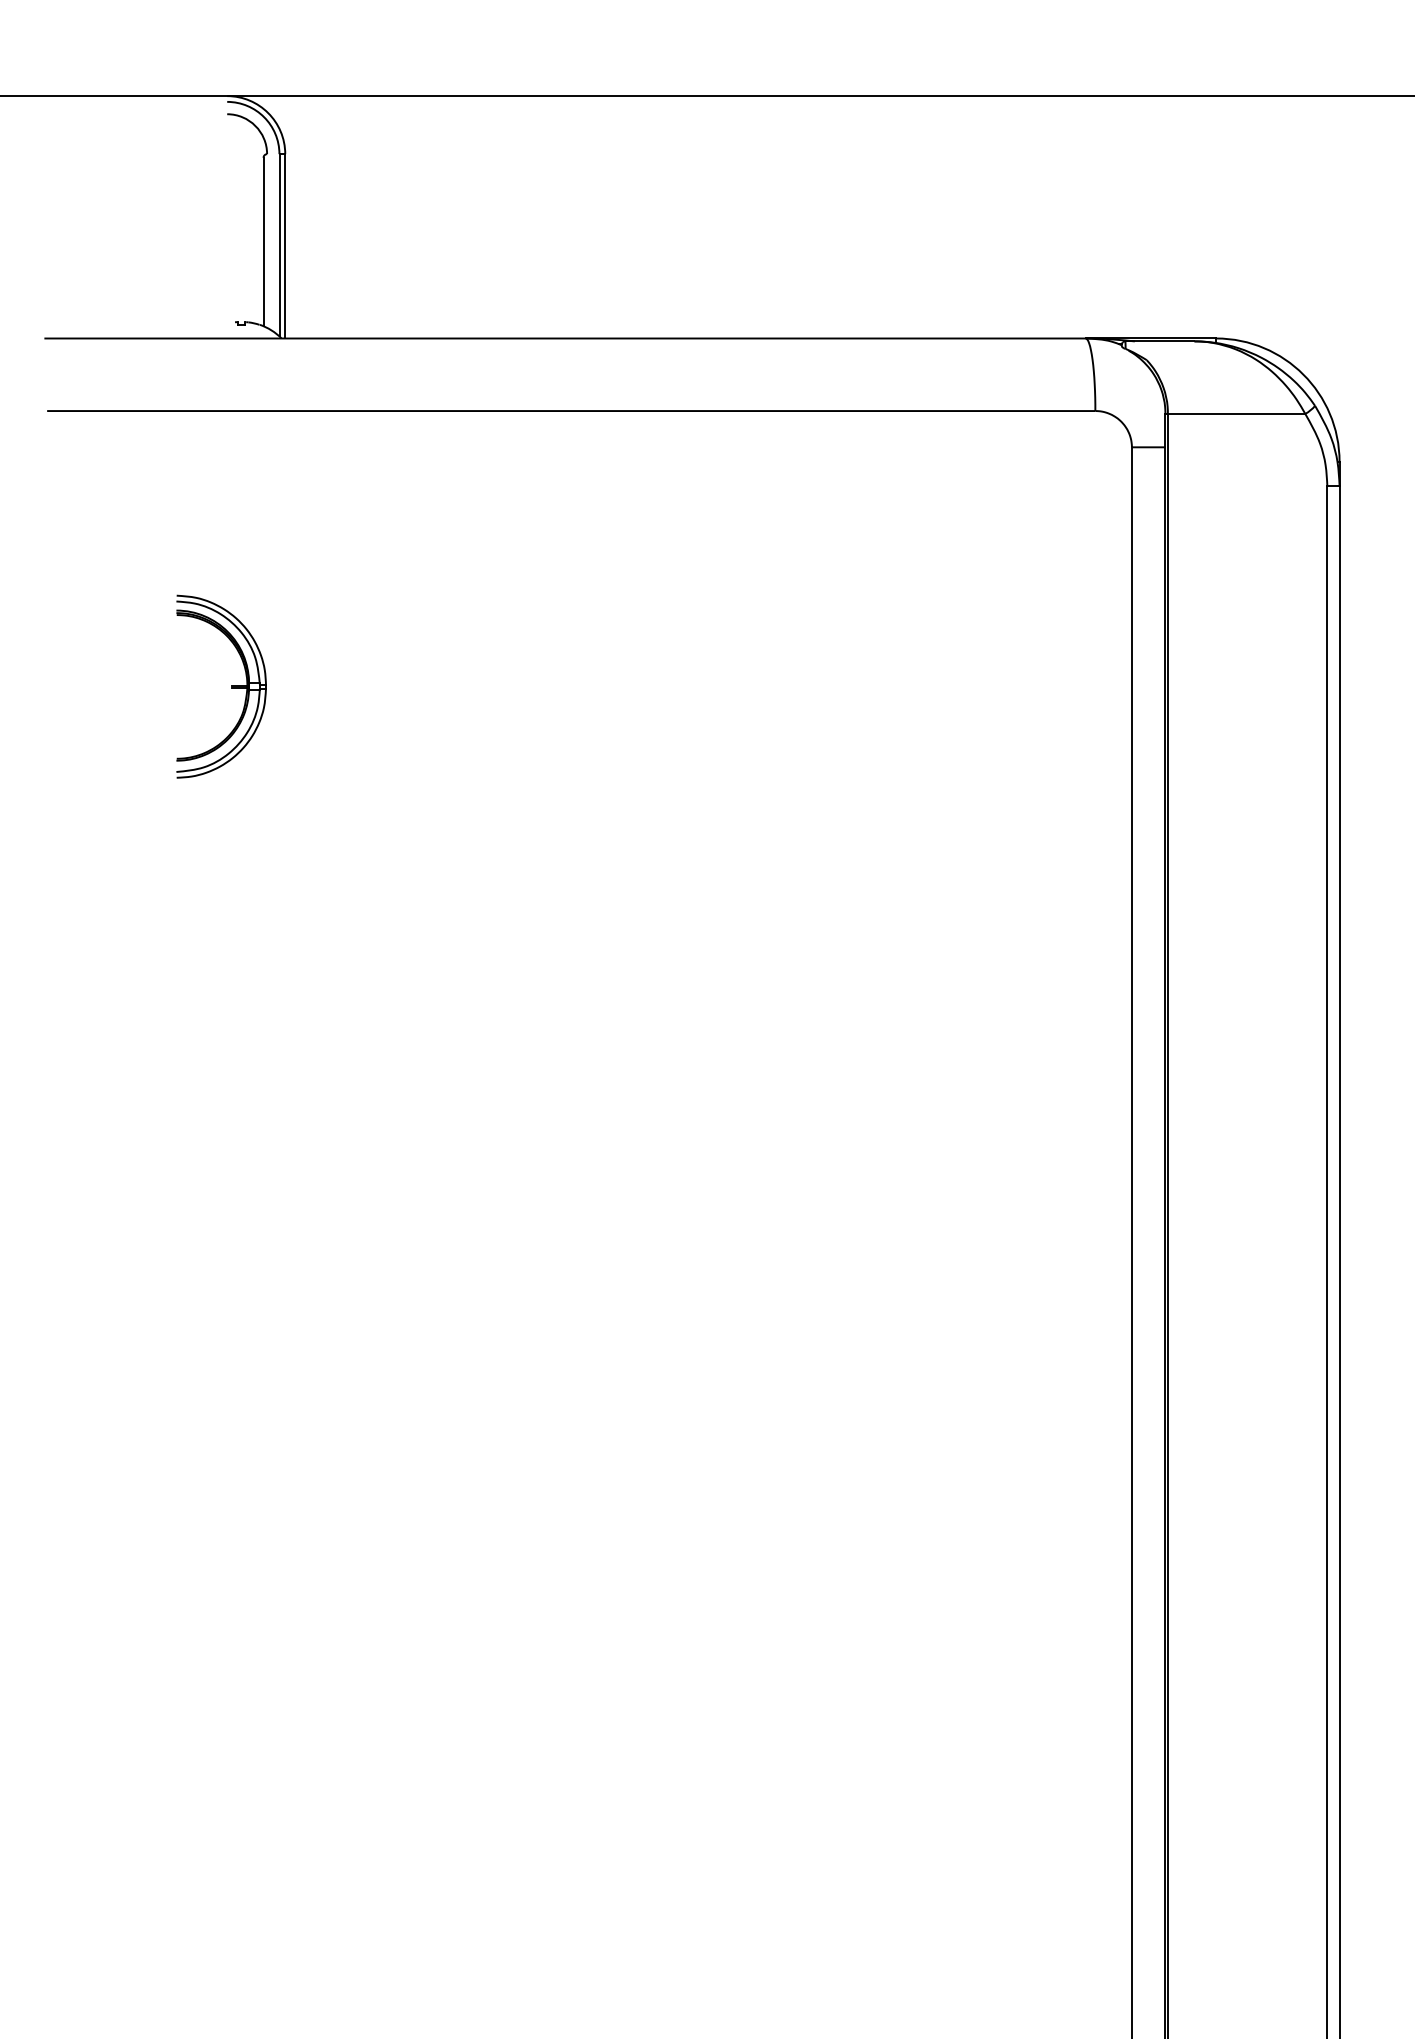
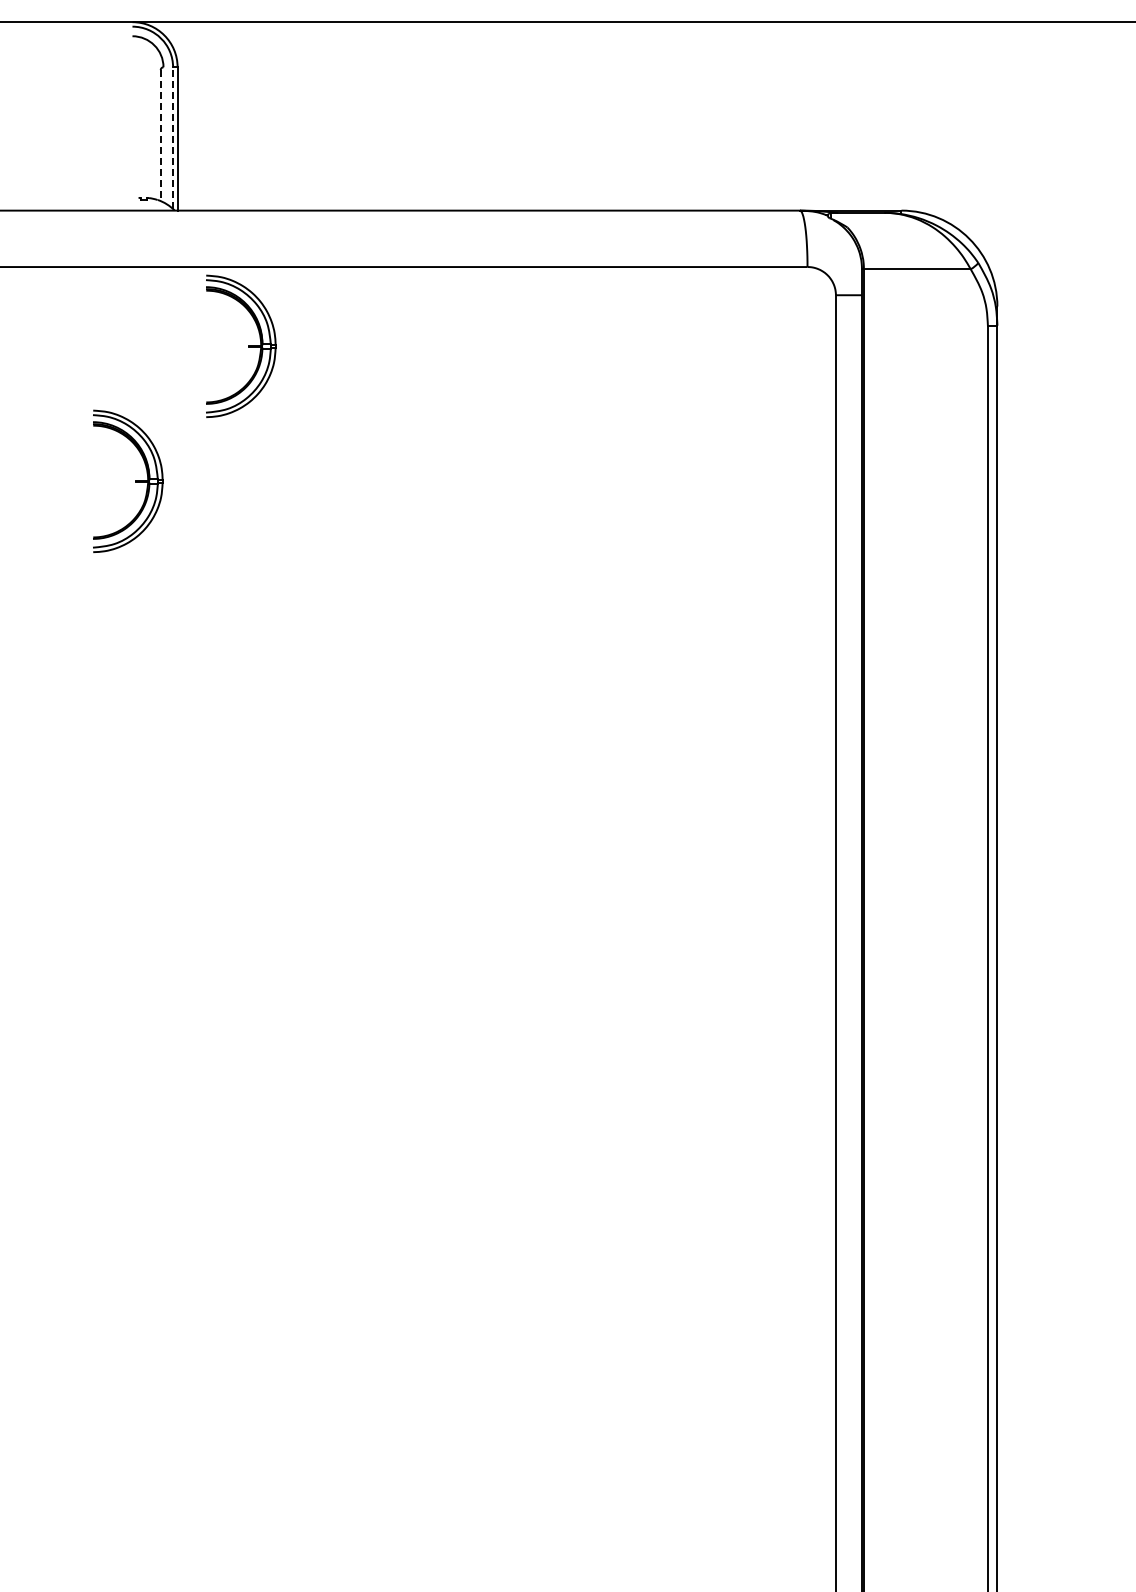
line: (263, 243) -> (160, 136), solid -> dashed
line: (279, 245) -> (173, 138), solid -> dashed
part: (376, 511) -> (248, 345), added

